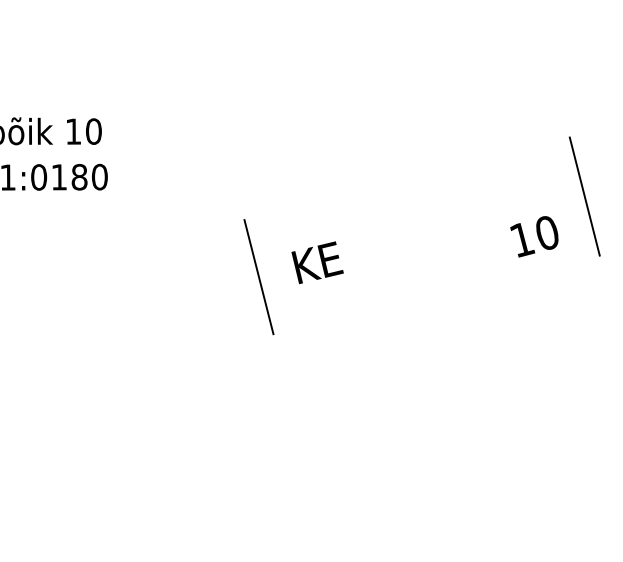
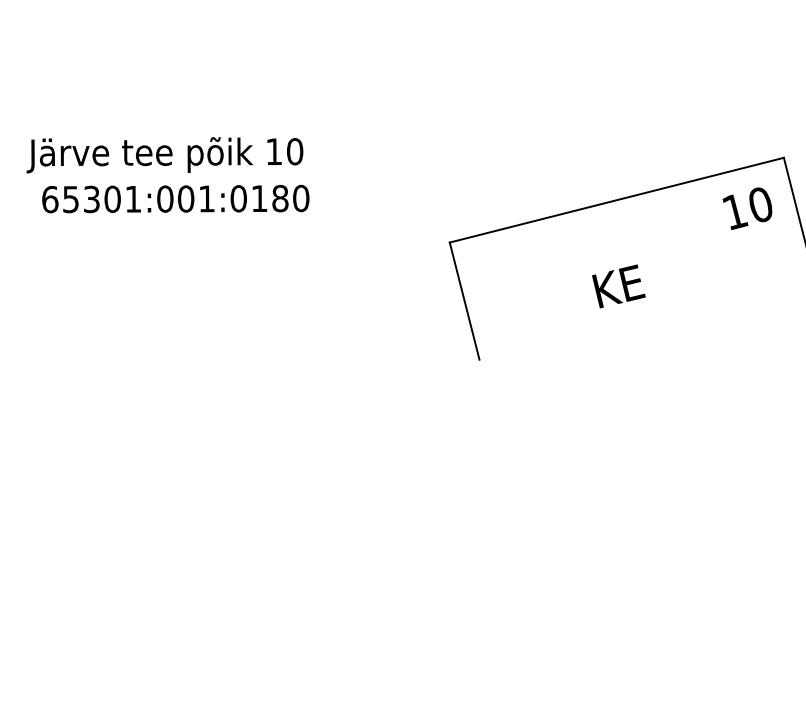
line: (406, 178) -> (616, 199), added
text: (534, 236) -> (747, 208), moved
text: (317, 262) -> (618, 286), moved

